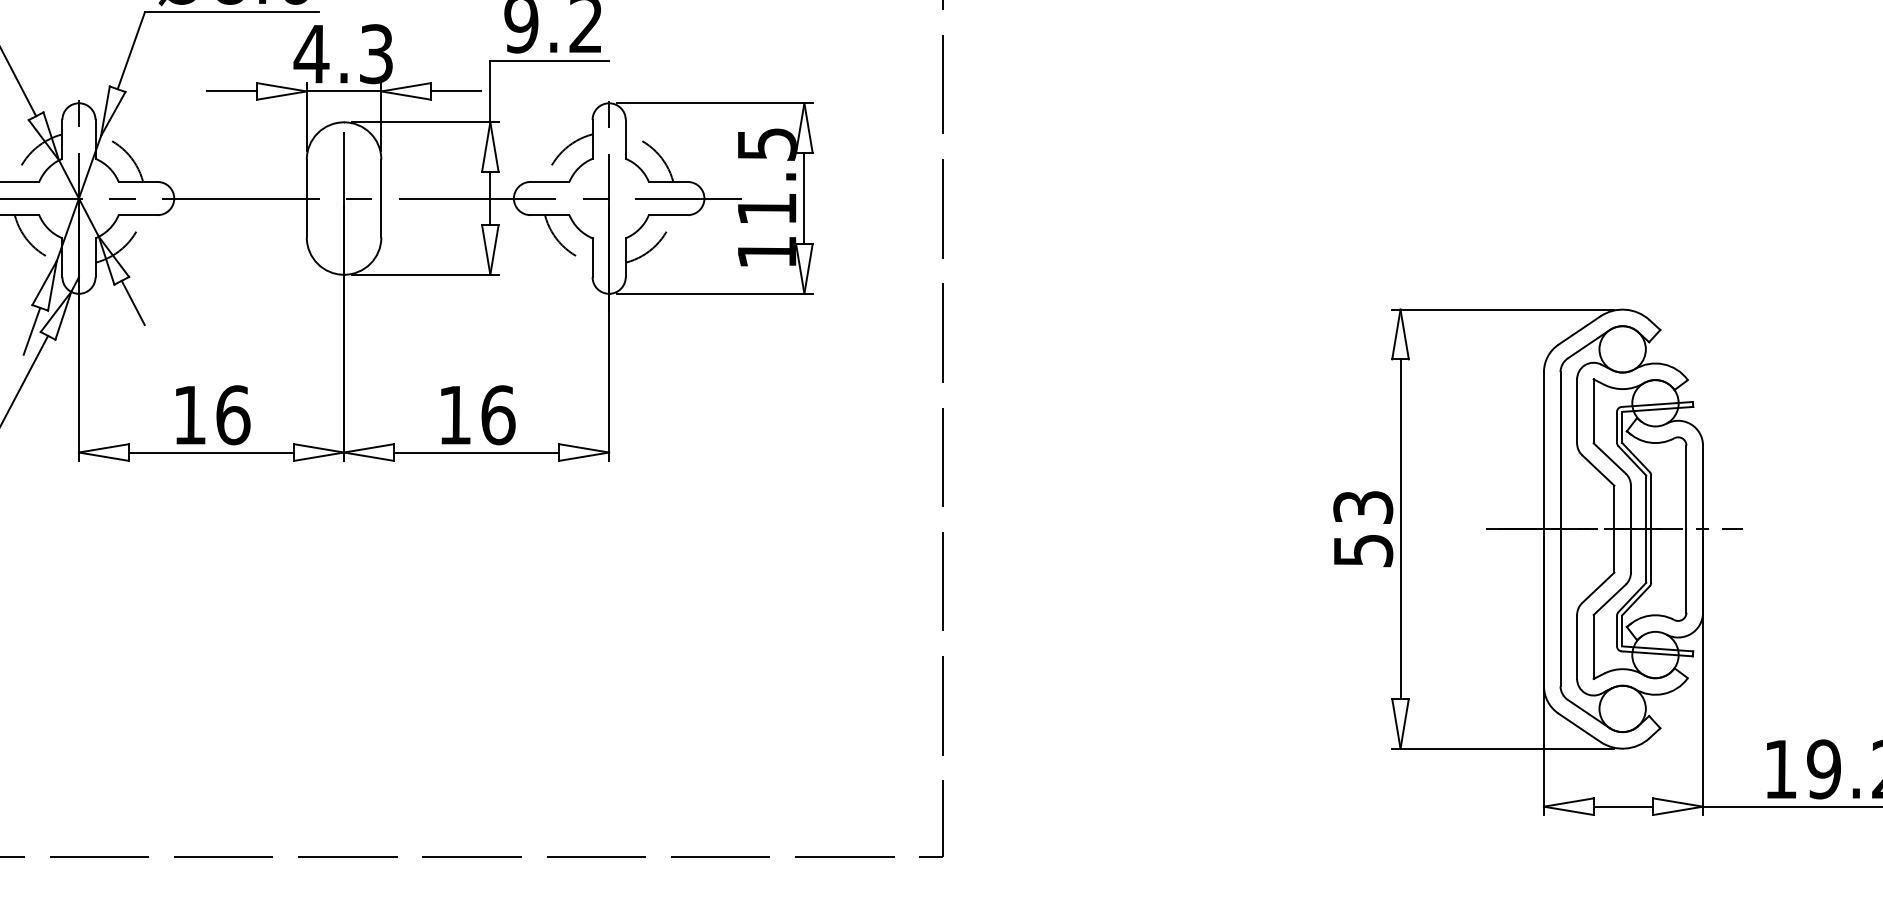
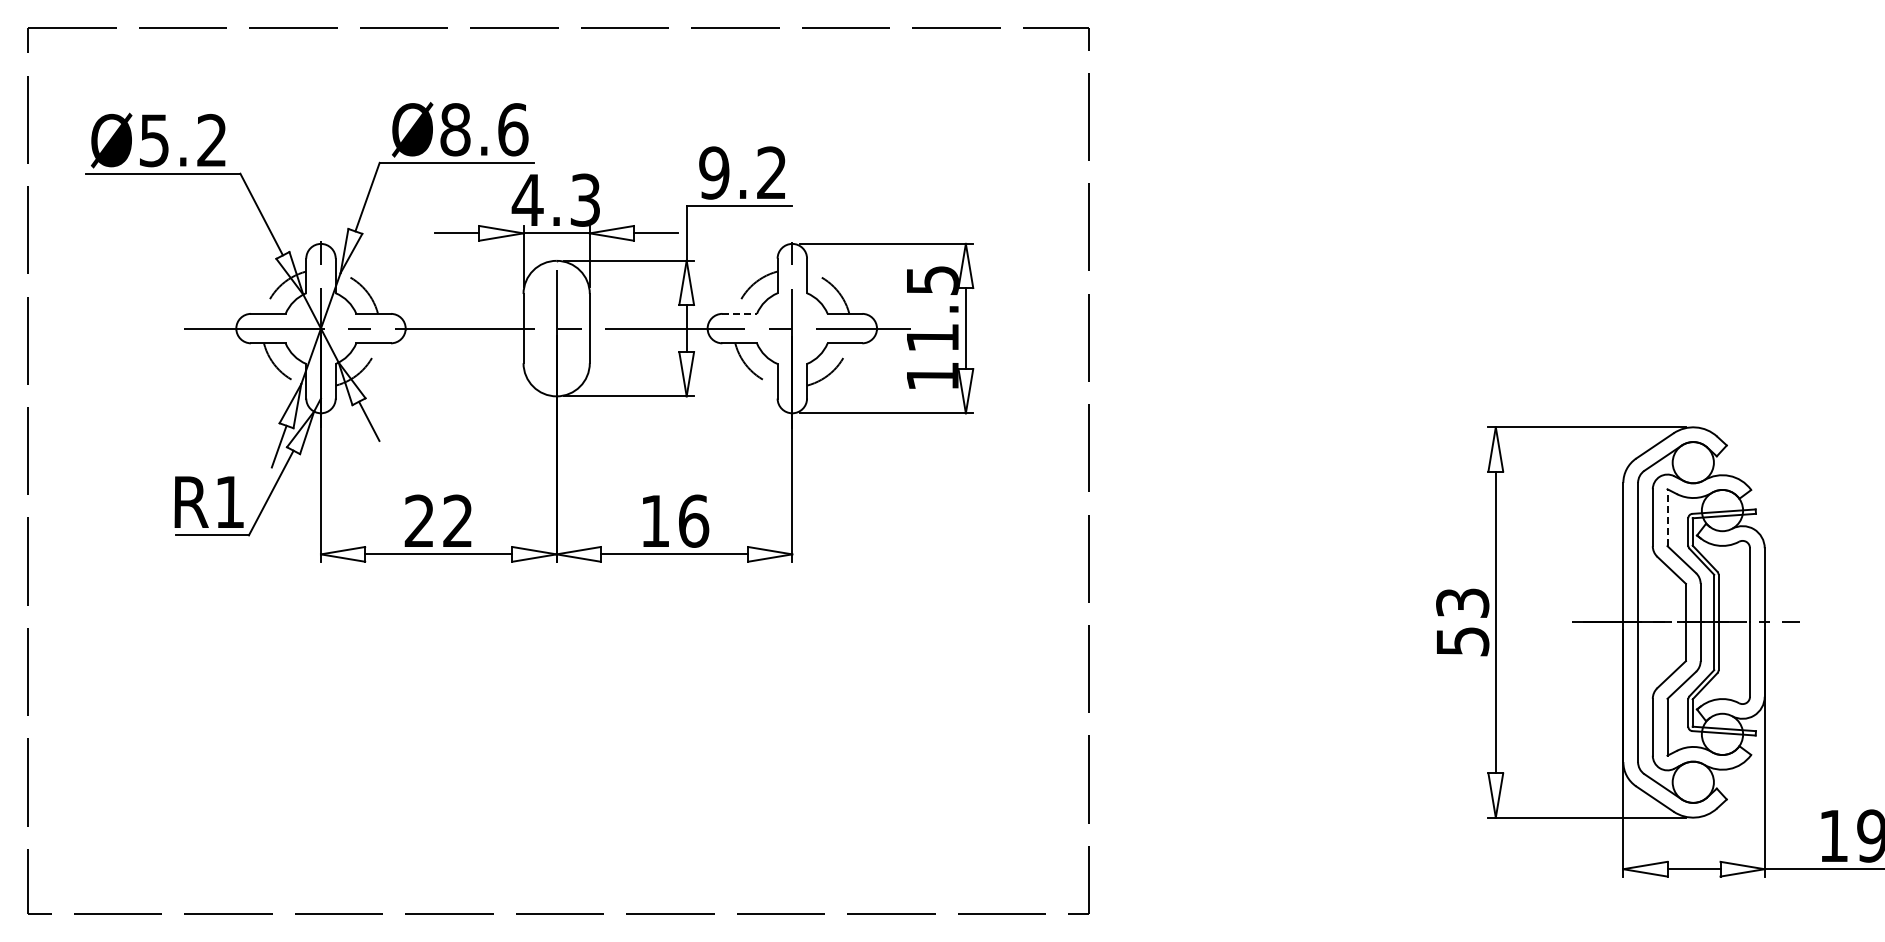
line: (550, 181) -> (740, 313), solid -> dashed
line: (1593, 411) -> (1667, 517), solid -> dashed
text: (211, 414) -> (438, 520), 16 -> 22

